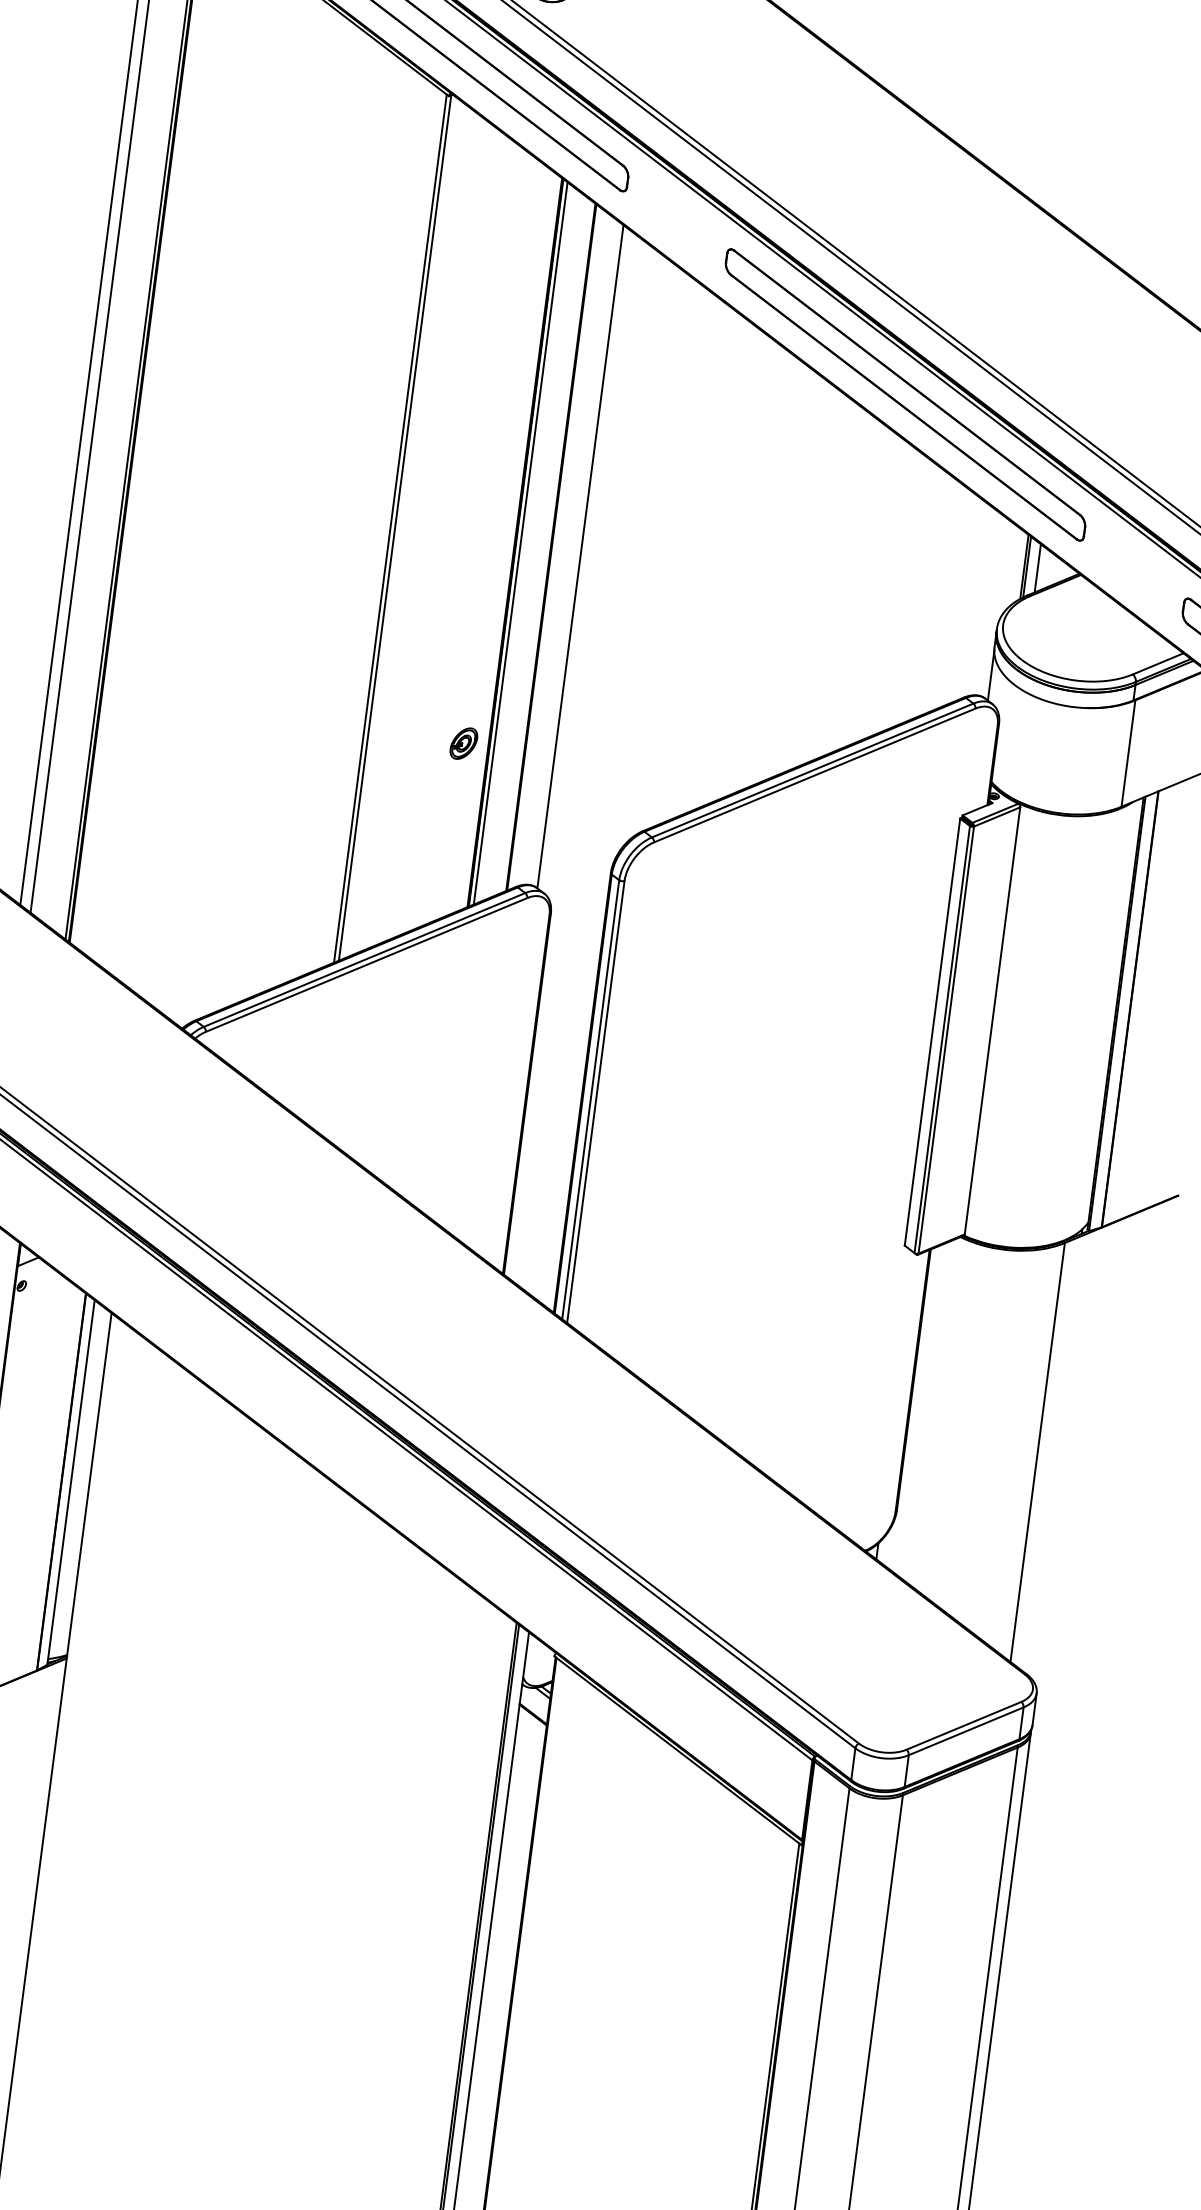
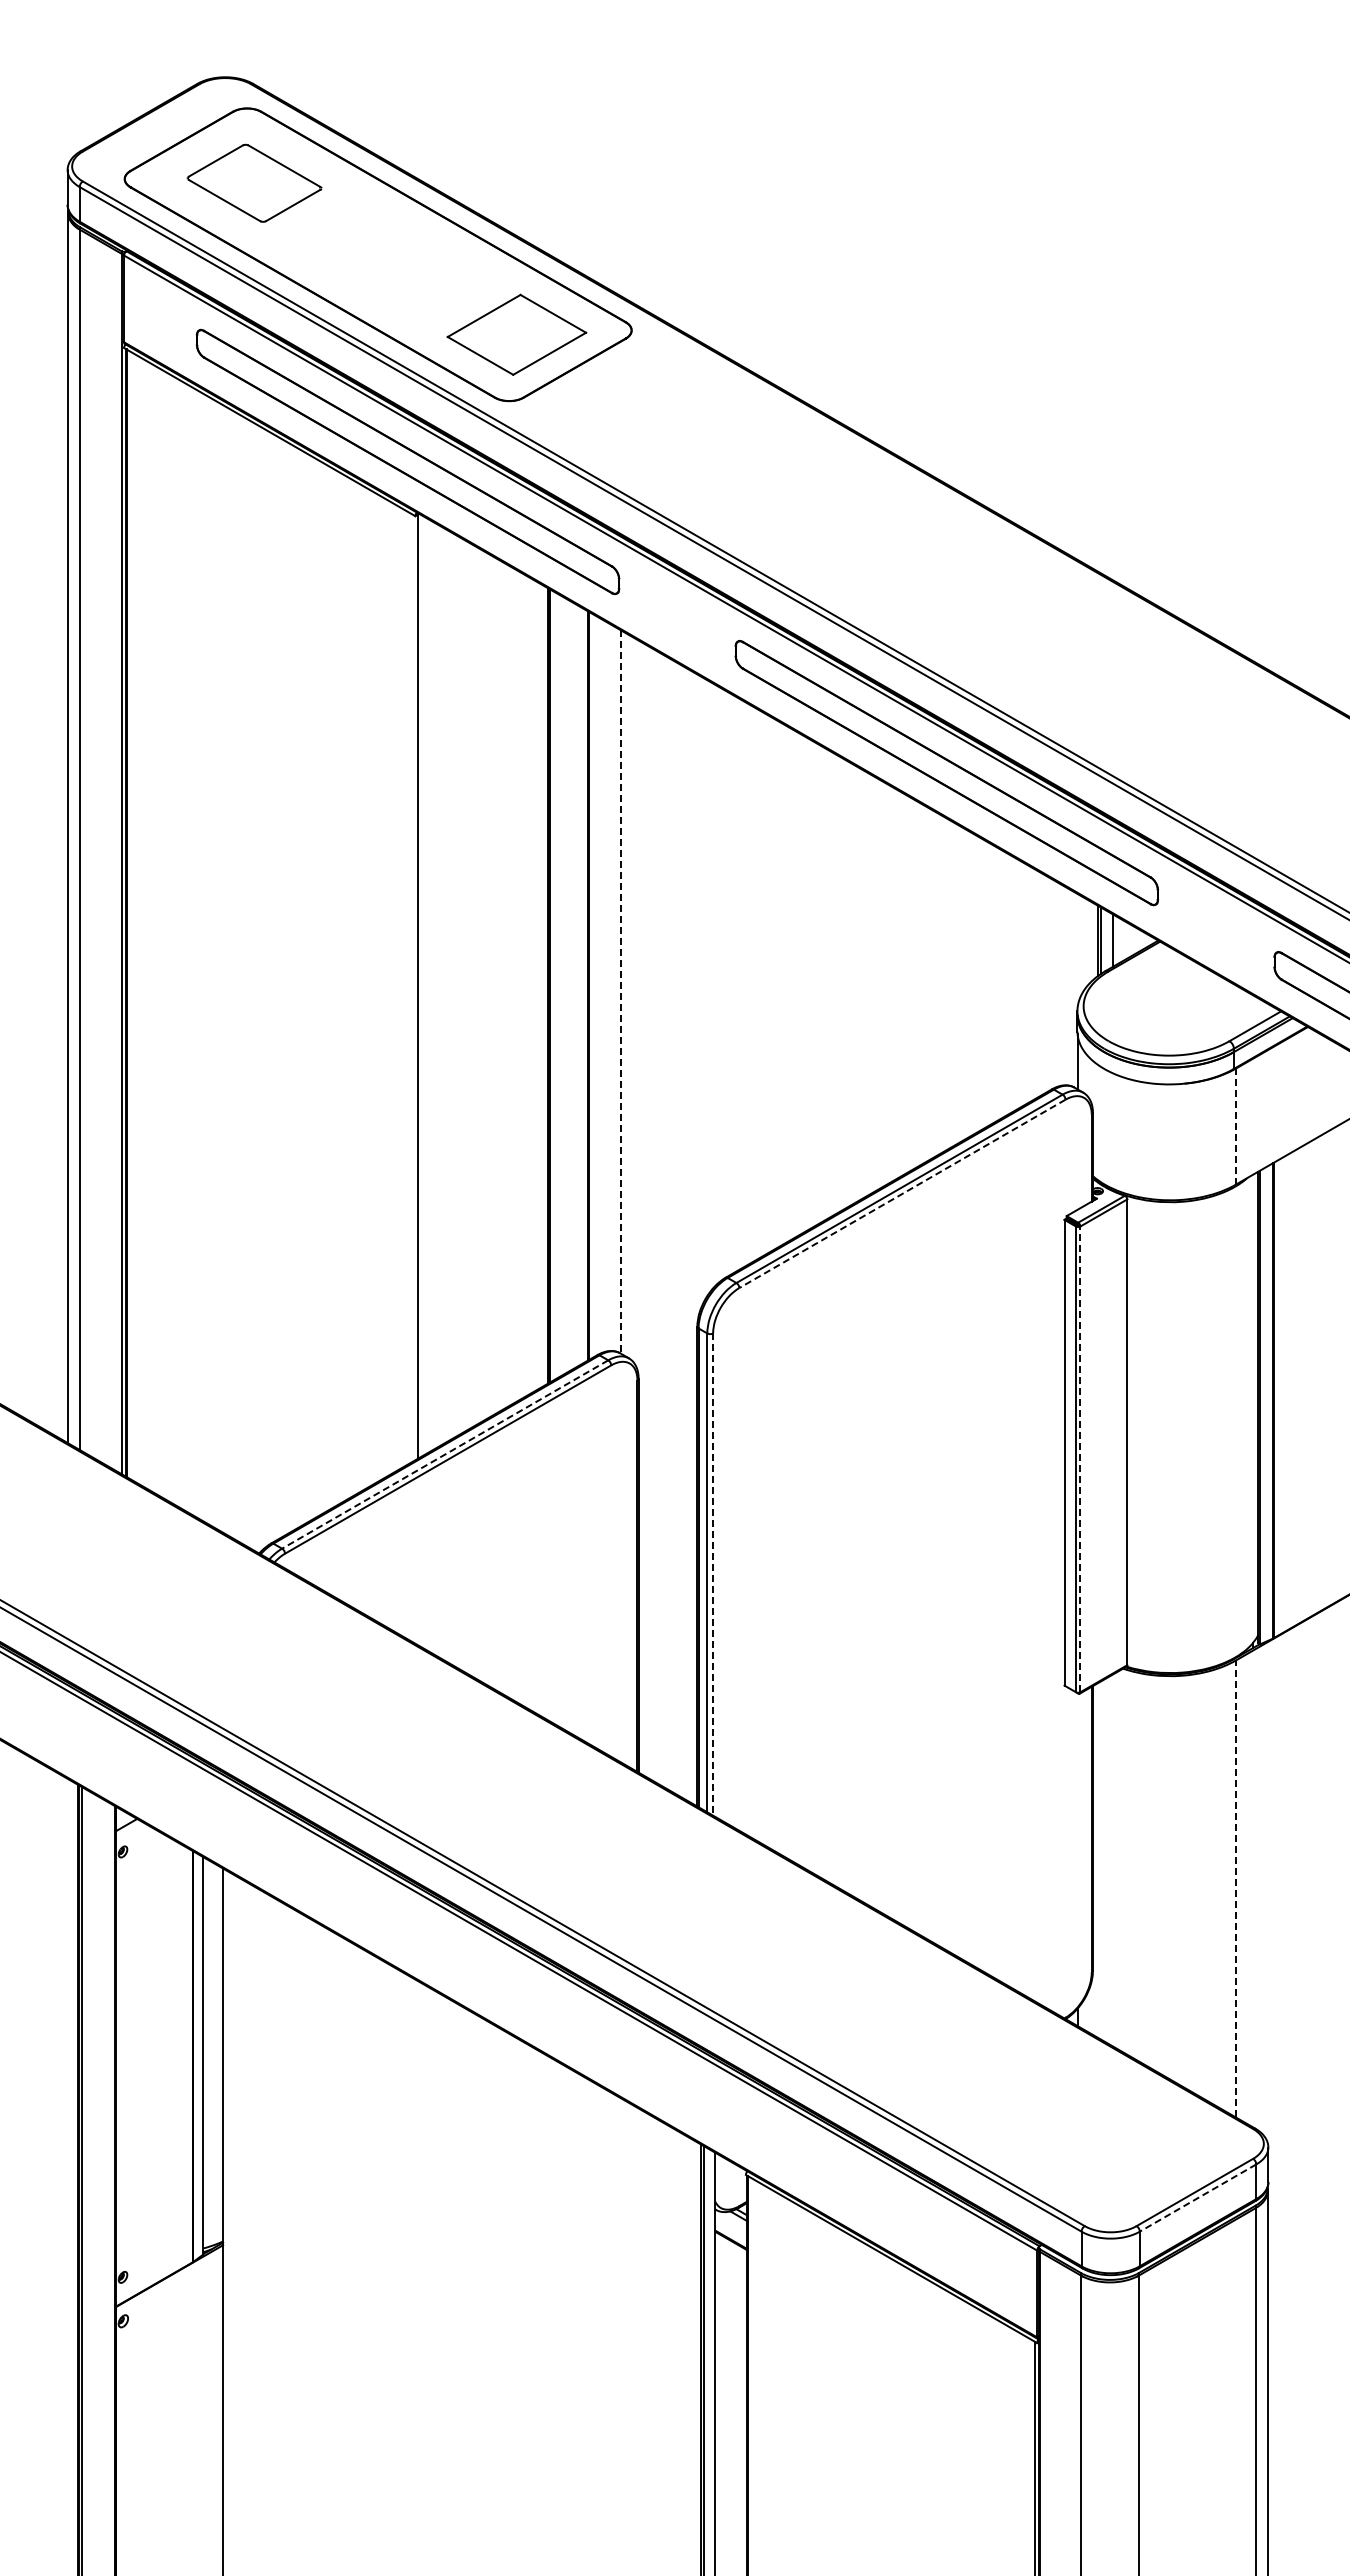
line: (390, 527) -> (412, 987), removed
line: (520, 543) -> (554, 985), removed
line: (580, 556) -> (620, 991), solid -> dashed
part: (463, 743) -> (521, 1208), removed
line: (1128, 753) -> (1235, 1126), solid -> dashed
line: (814, 776) -> (902, 1194), solid -> dashed
line: (363, 959) -> (444, 1454), solid -> dashed
line: (946, 1040) -> (1080, 1459), solid -> dashed
line: (596, 1102) -> (713, 1575), solid -> dashed
line: (1037, 1451) -> (1235, 1888), solid -> dashed
line: (965, 1731) -> (1197, 2198), solid -> dashed

